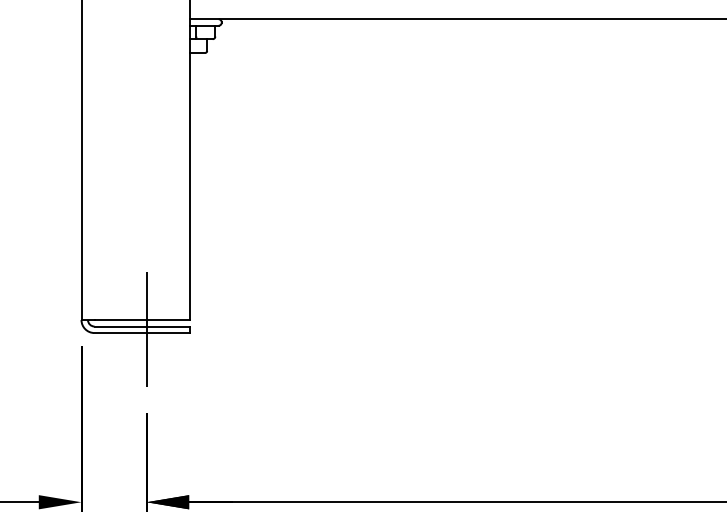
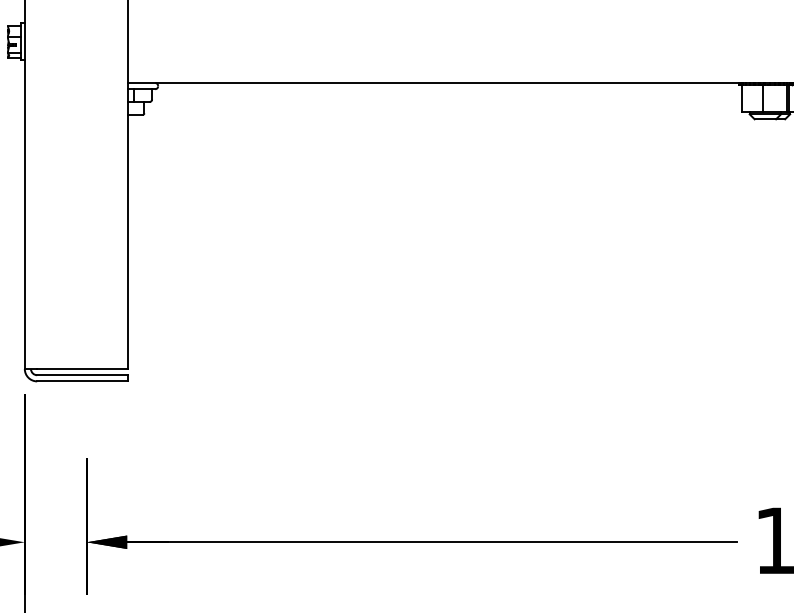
line: (146, 328) -> (86, 377), removed

